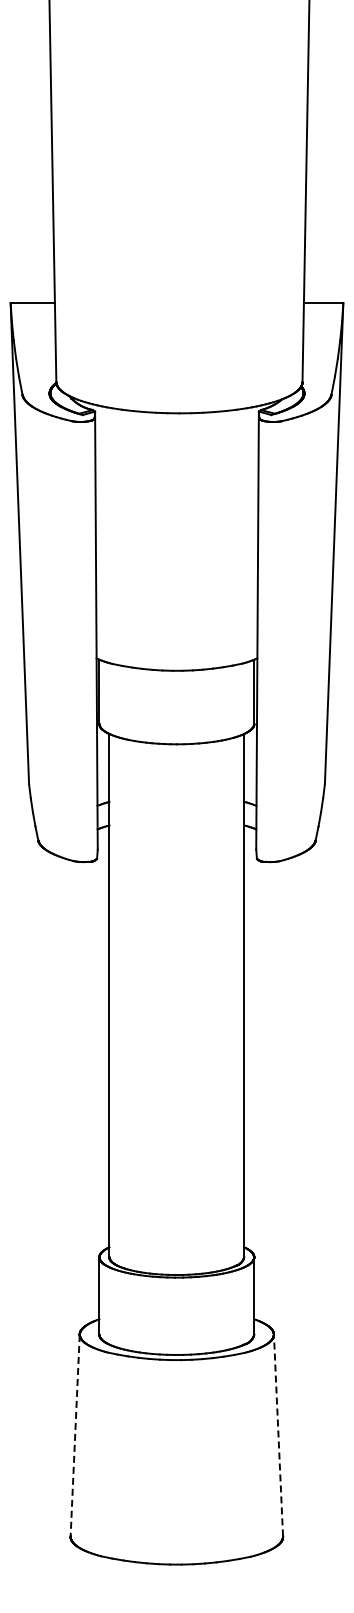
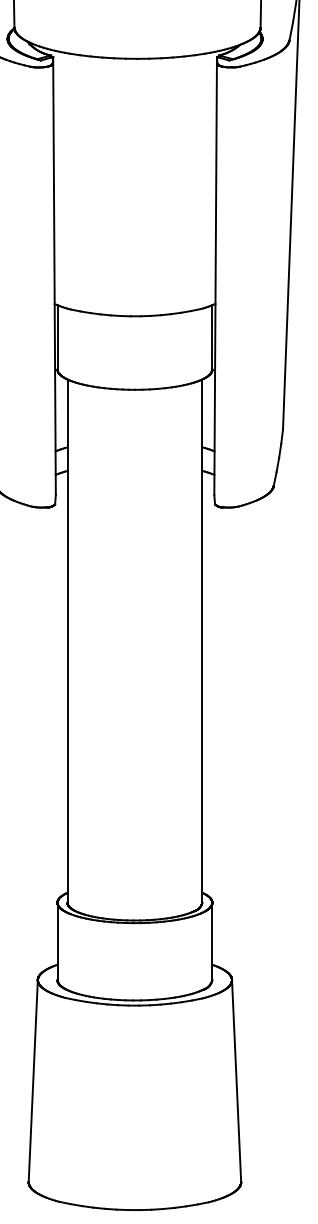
line: (75, 1435) -> (33, 1081), dashed -> solid
line: (278, 1435) -> (236, 1081), dashed -> solid

